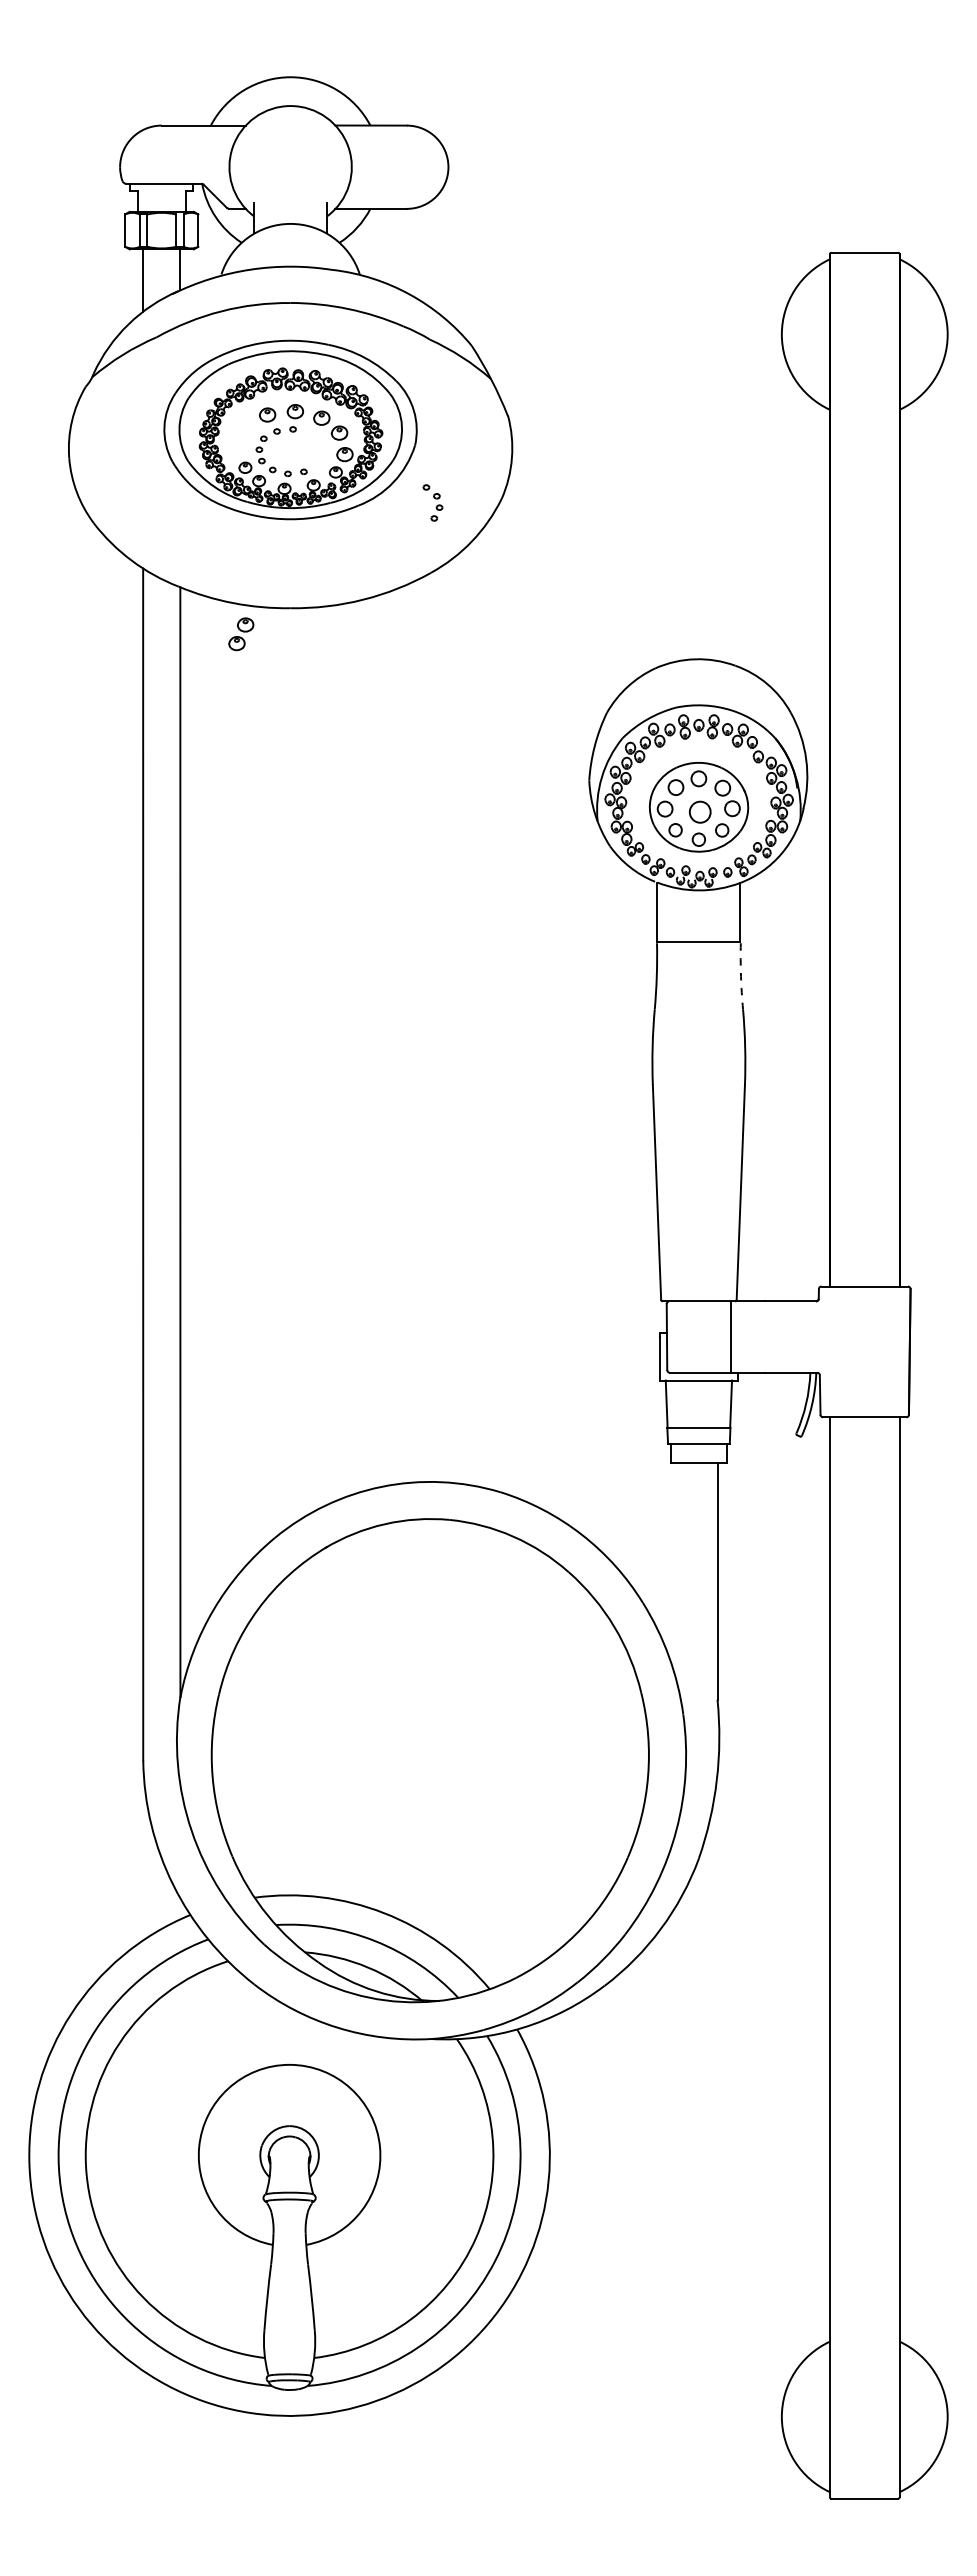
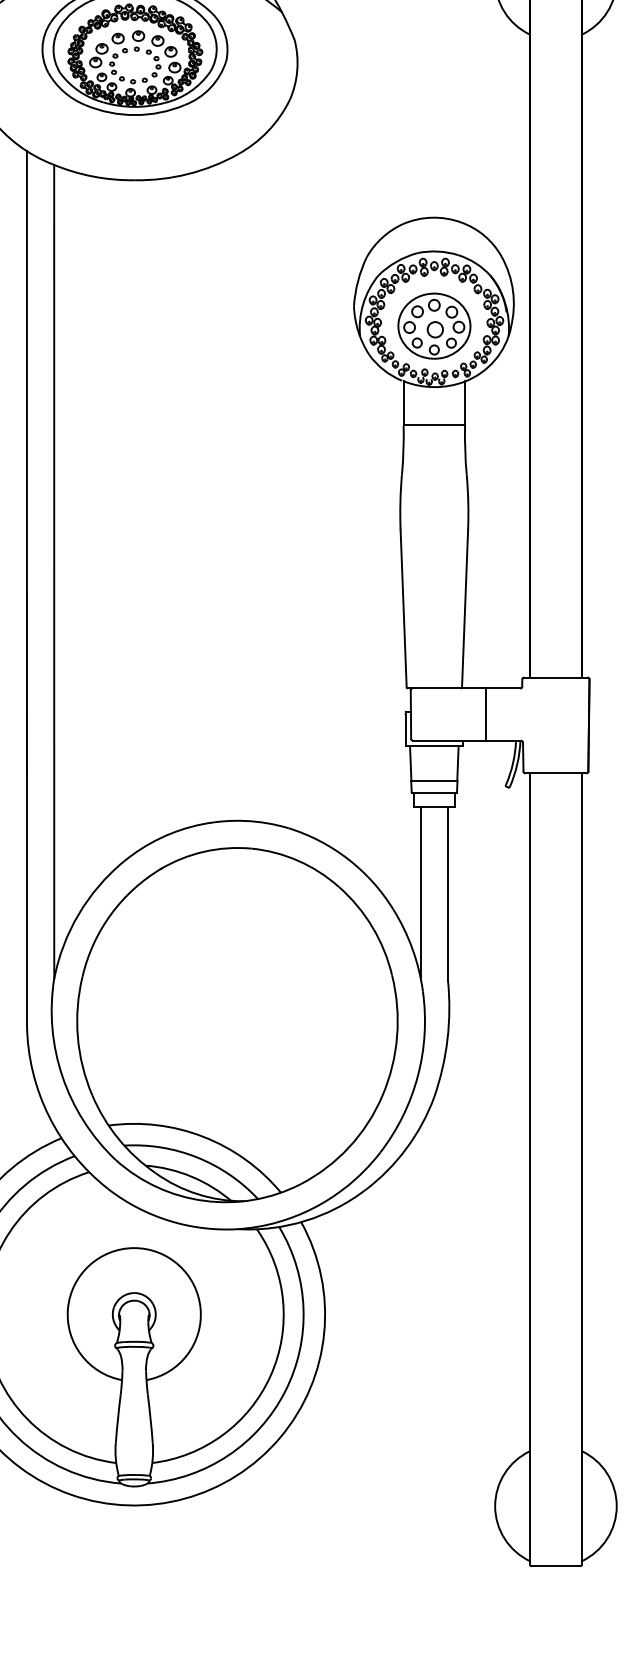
part: (432, 502) -> (153, 63), moved
part: (241, 634) -> (99, 55), moved
arc: (741, 976) -> (465, 450), dashed -> solid
line: (731, 1336) -> (486, 714), moved
line: (680, 1579) -> (420, 892), added

